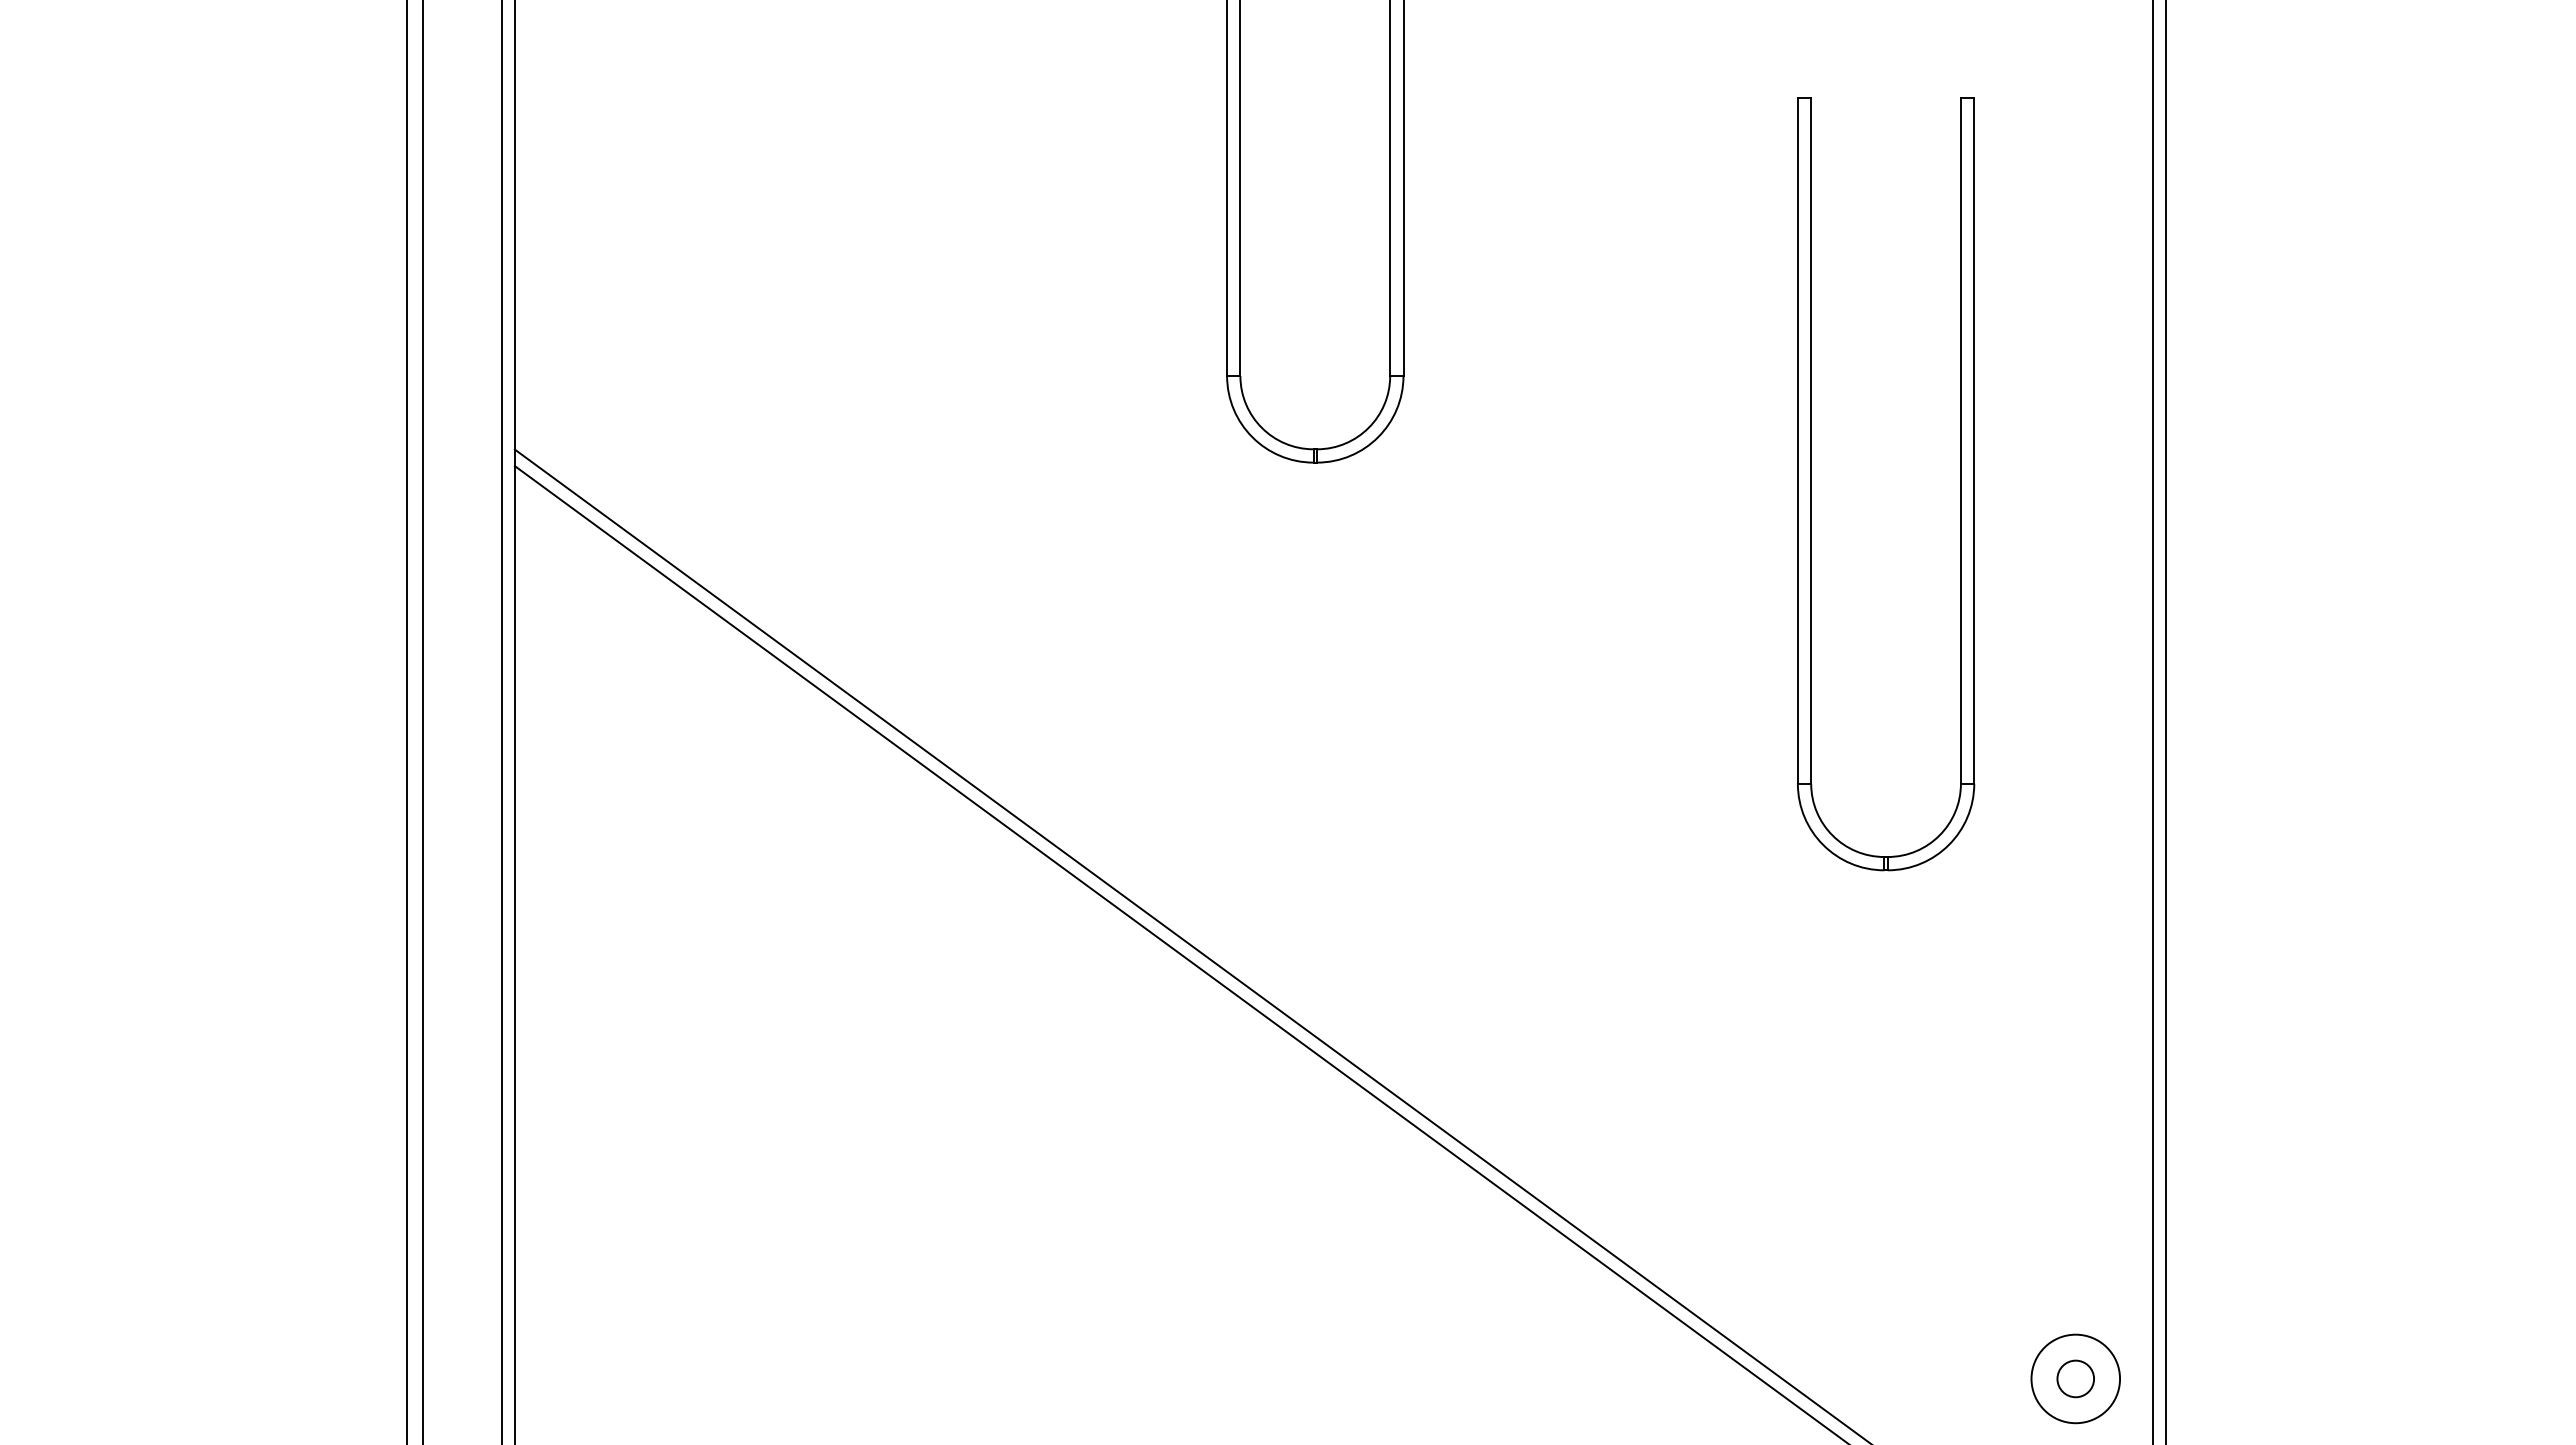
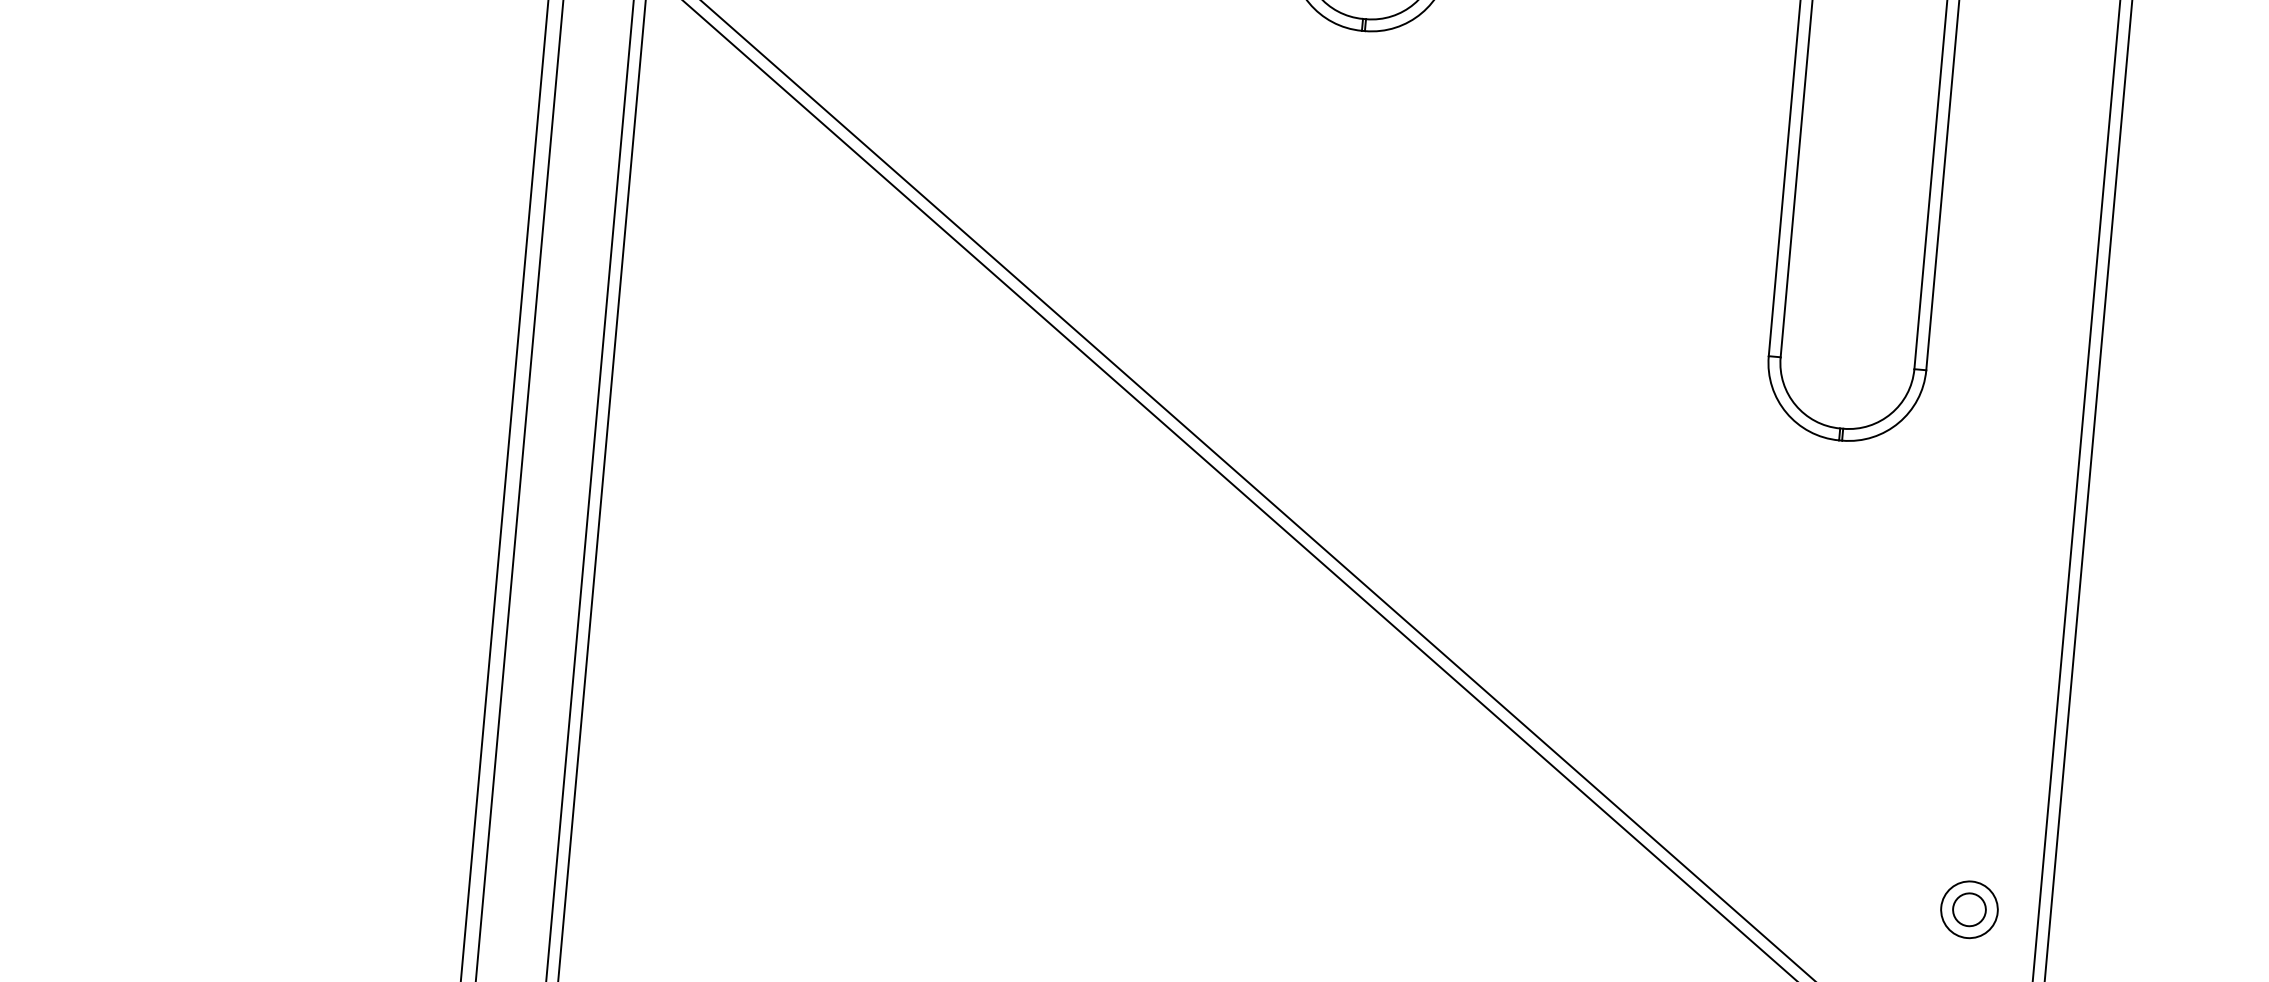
circle: (2075, 1378) -> (1969, 909), size x0.71

